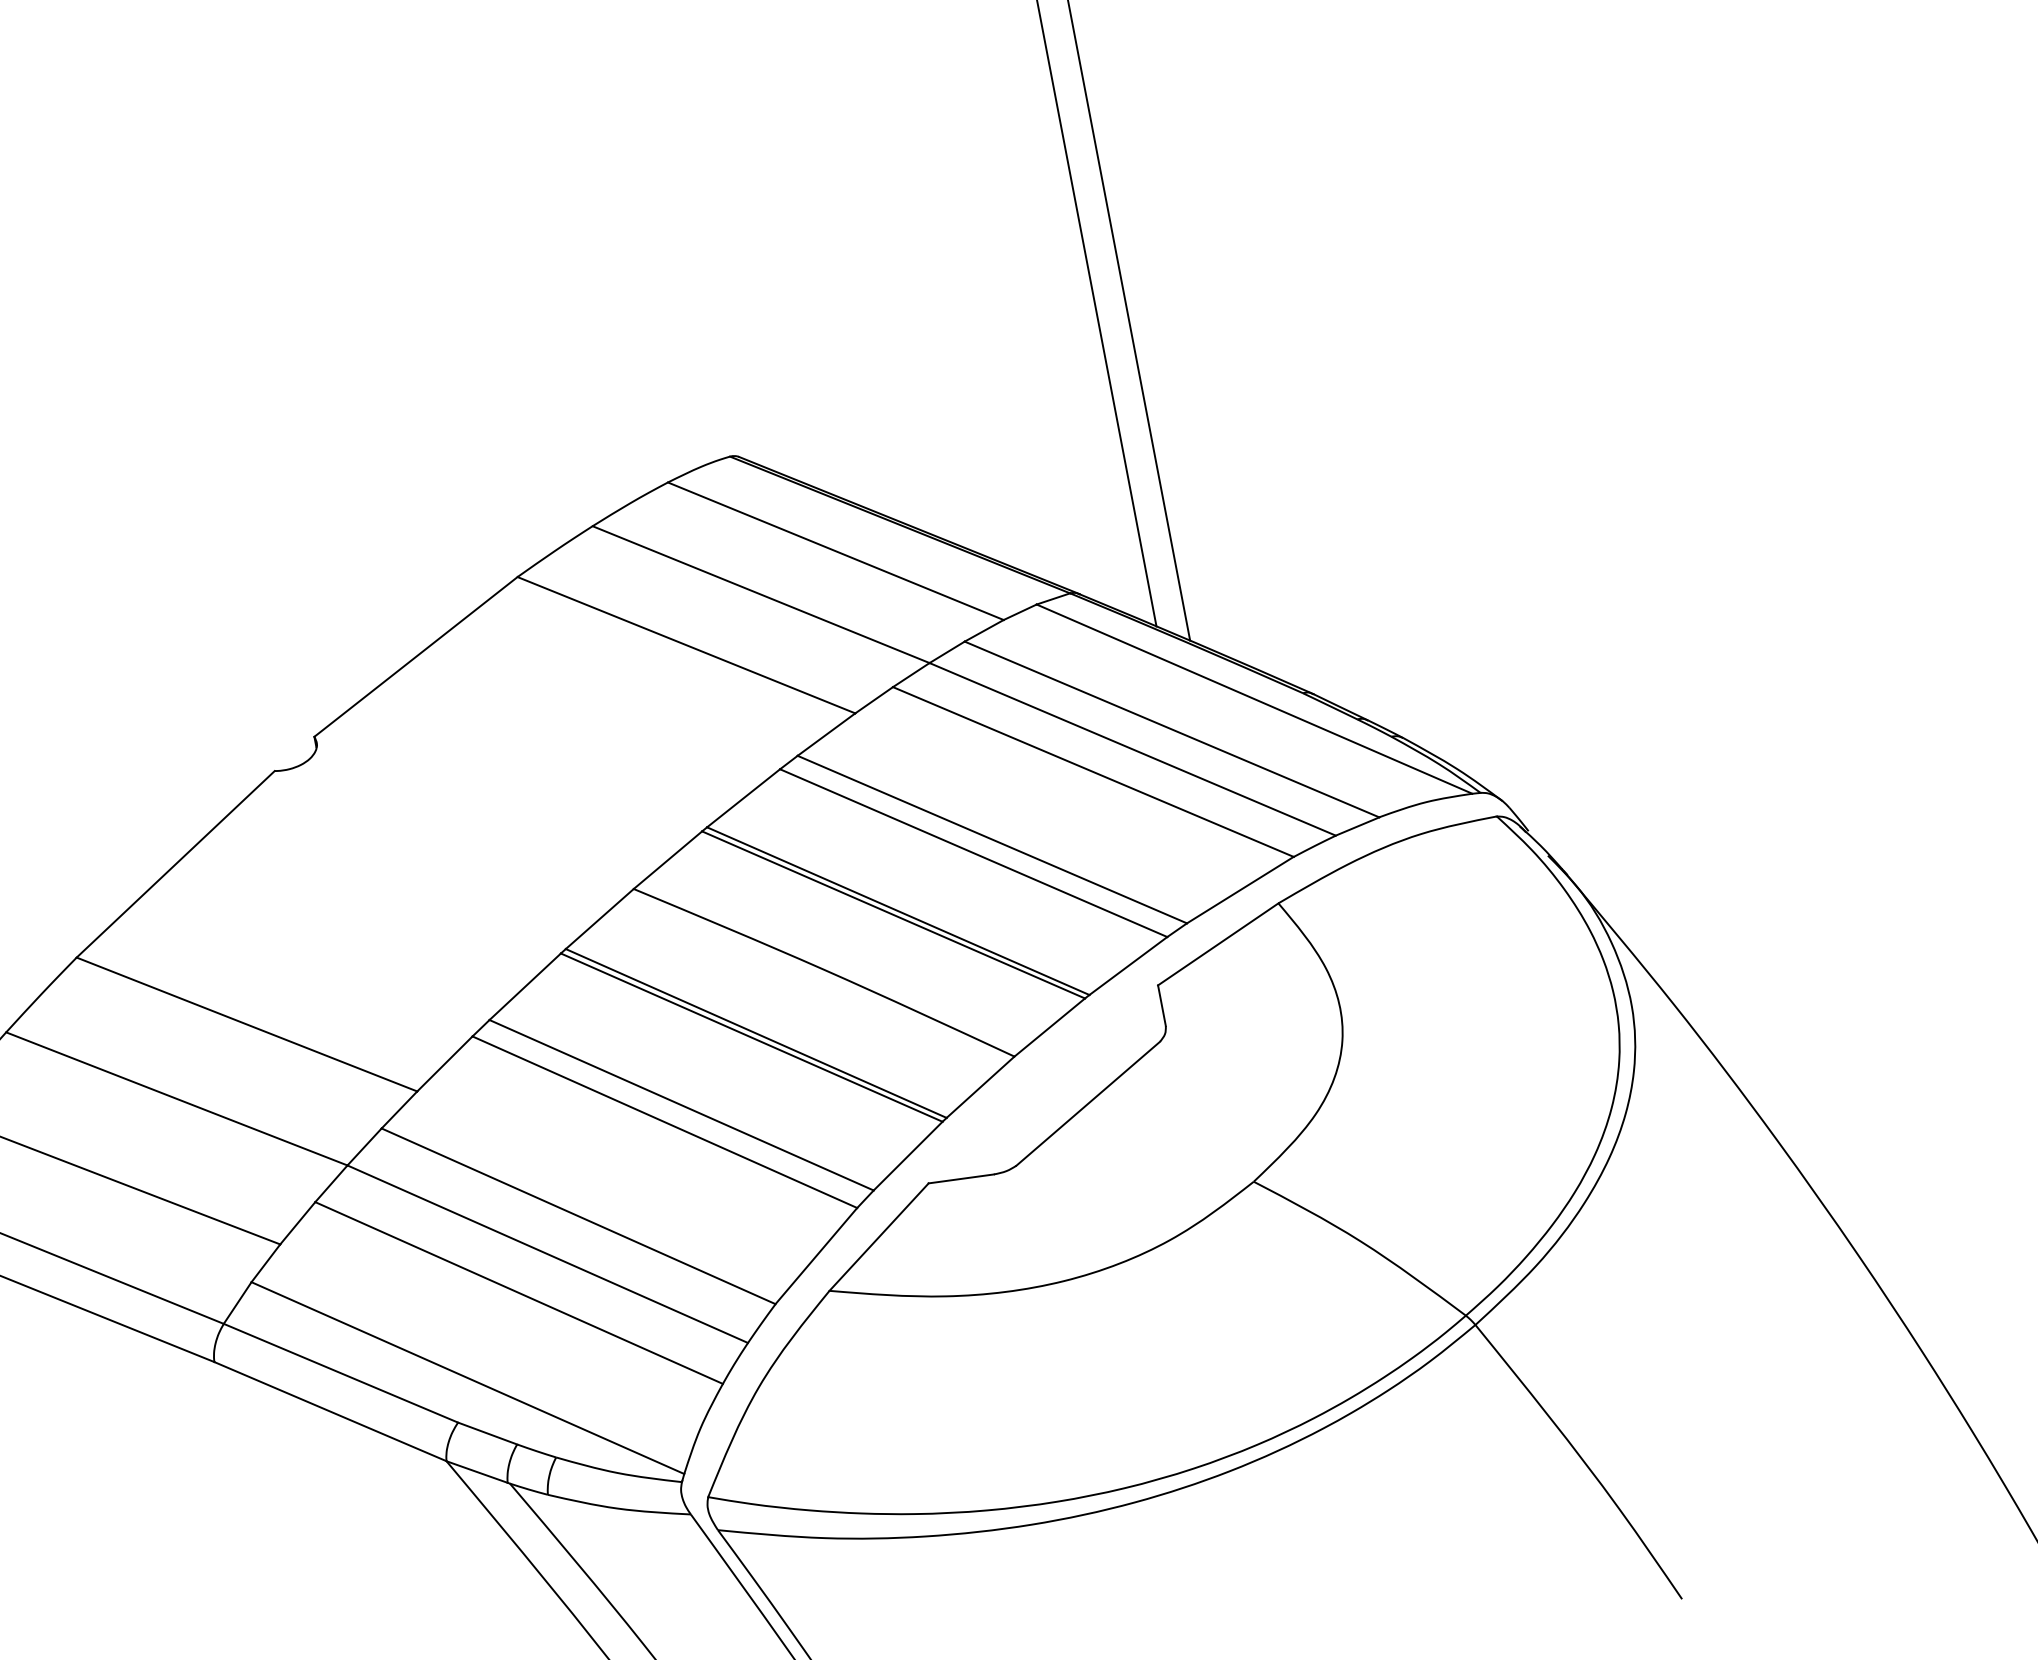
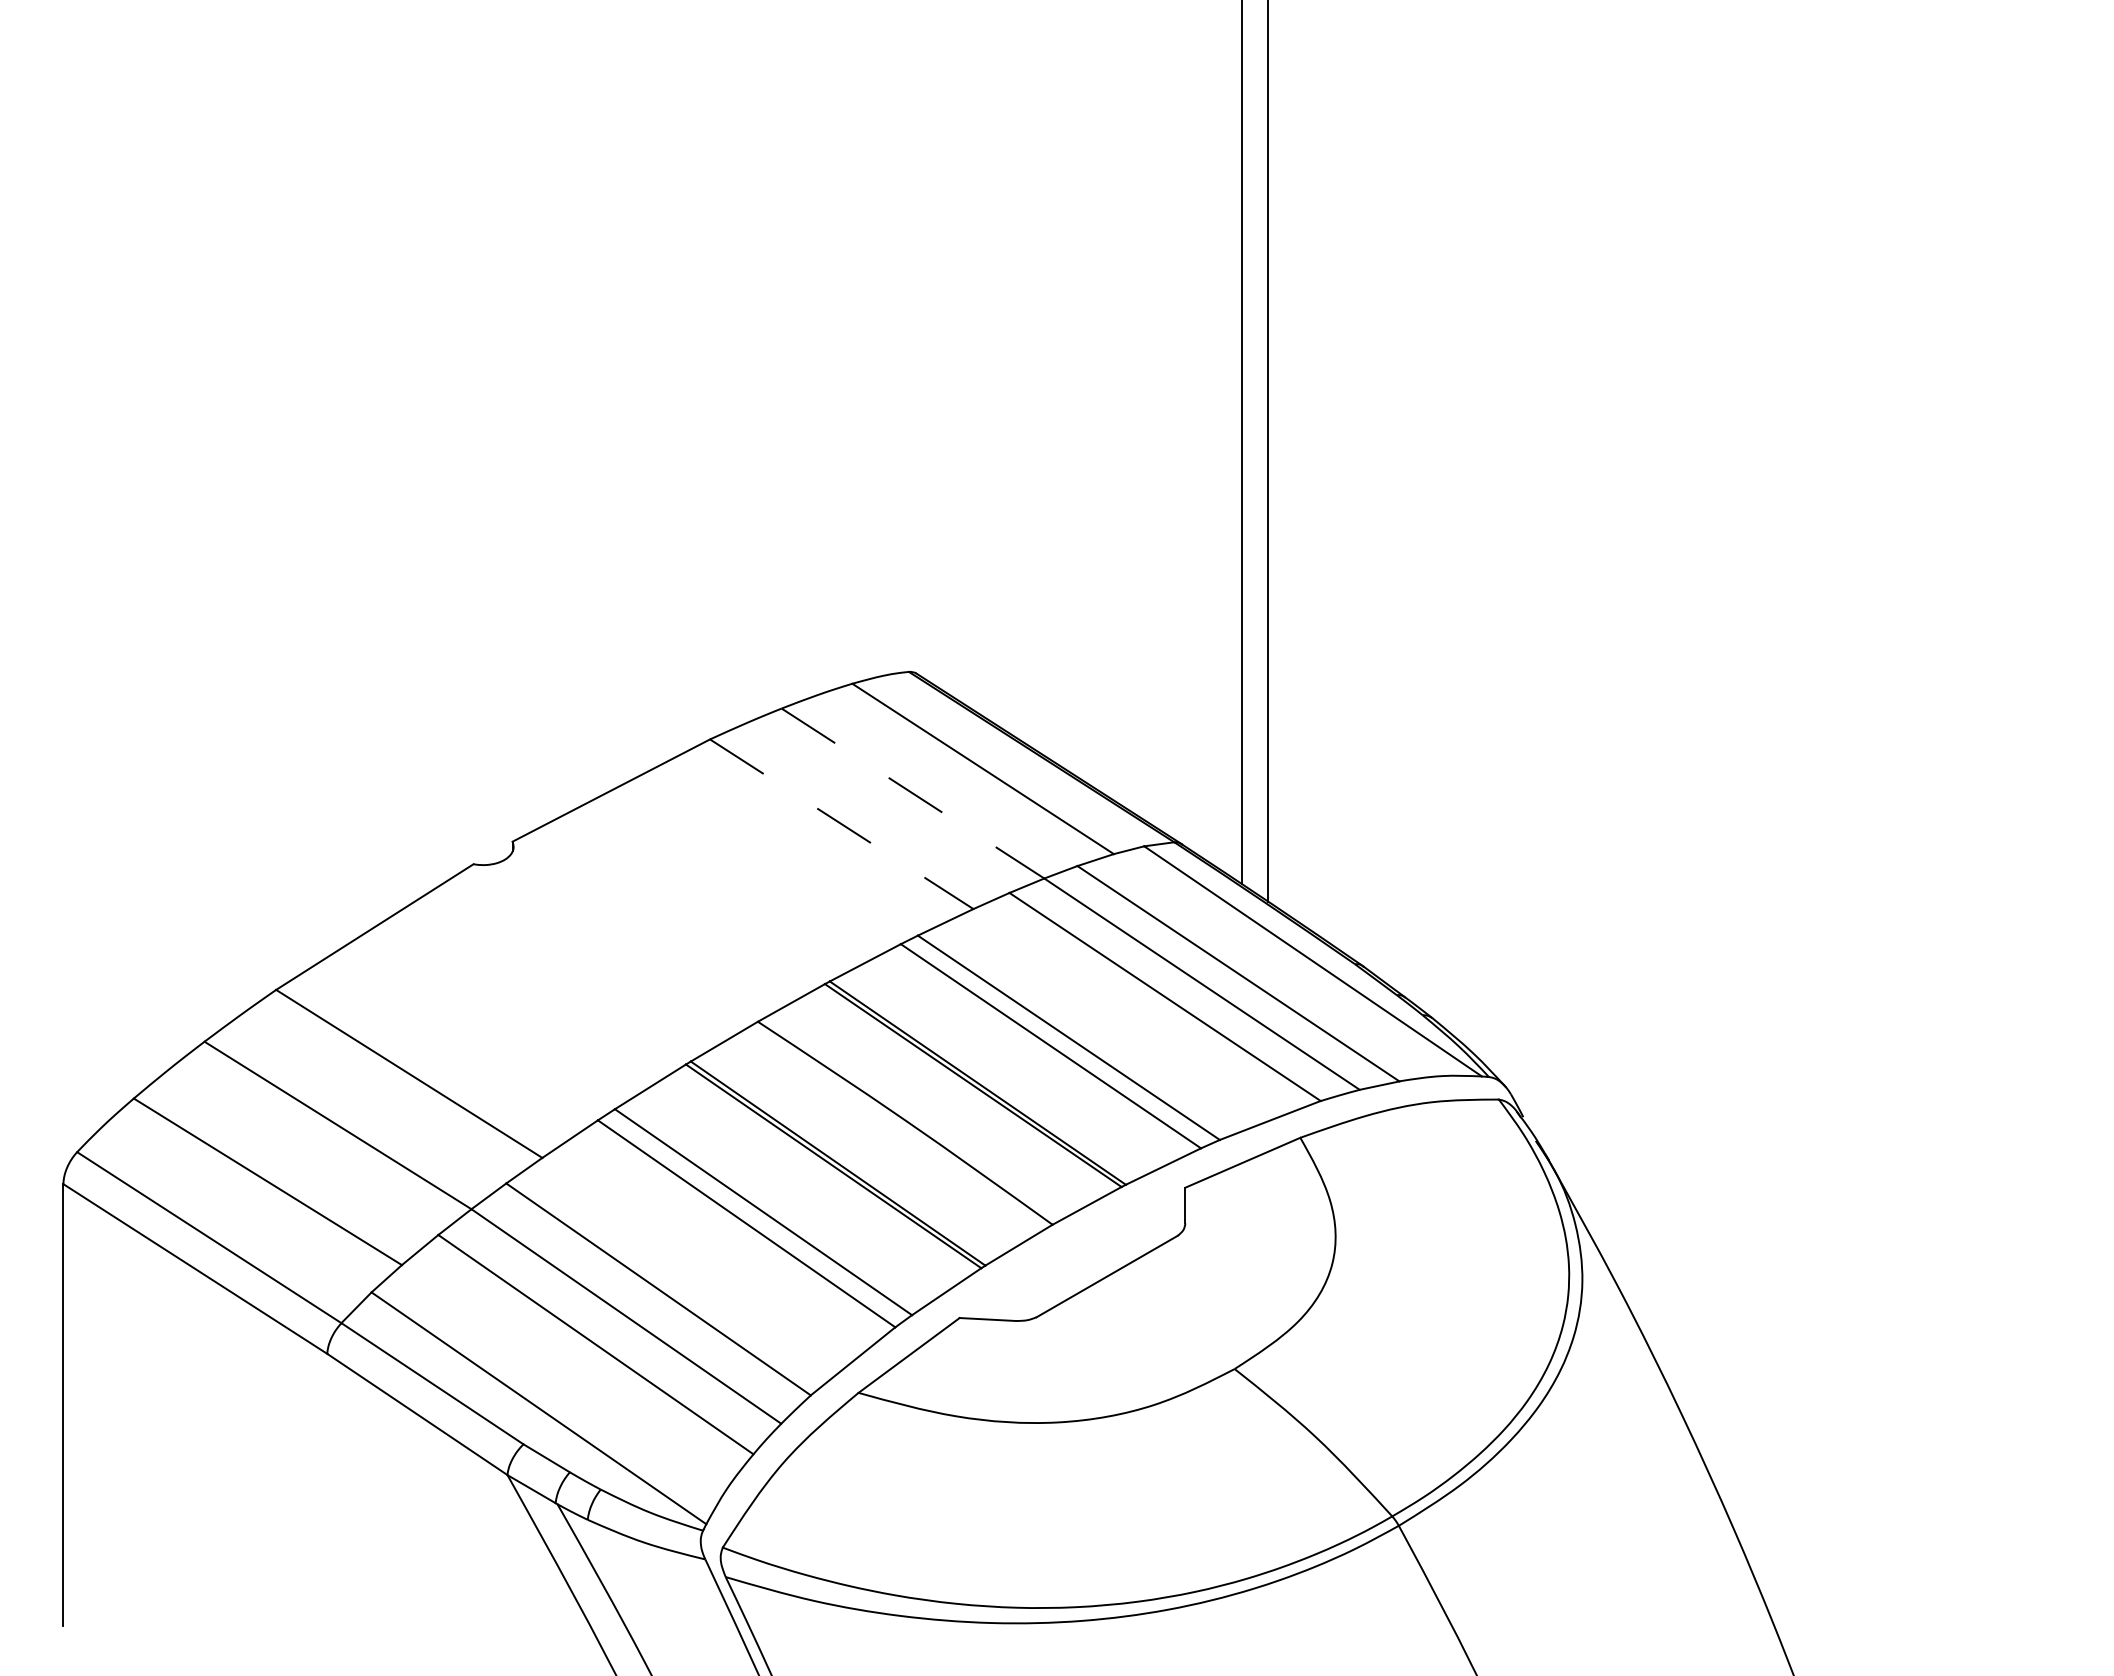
line: (761, 594) -> (913, 793), solid -> dashed
line: (686, 645) -> (841, 824), solid -> dashed

